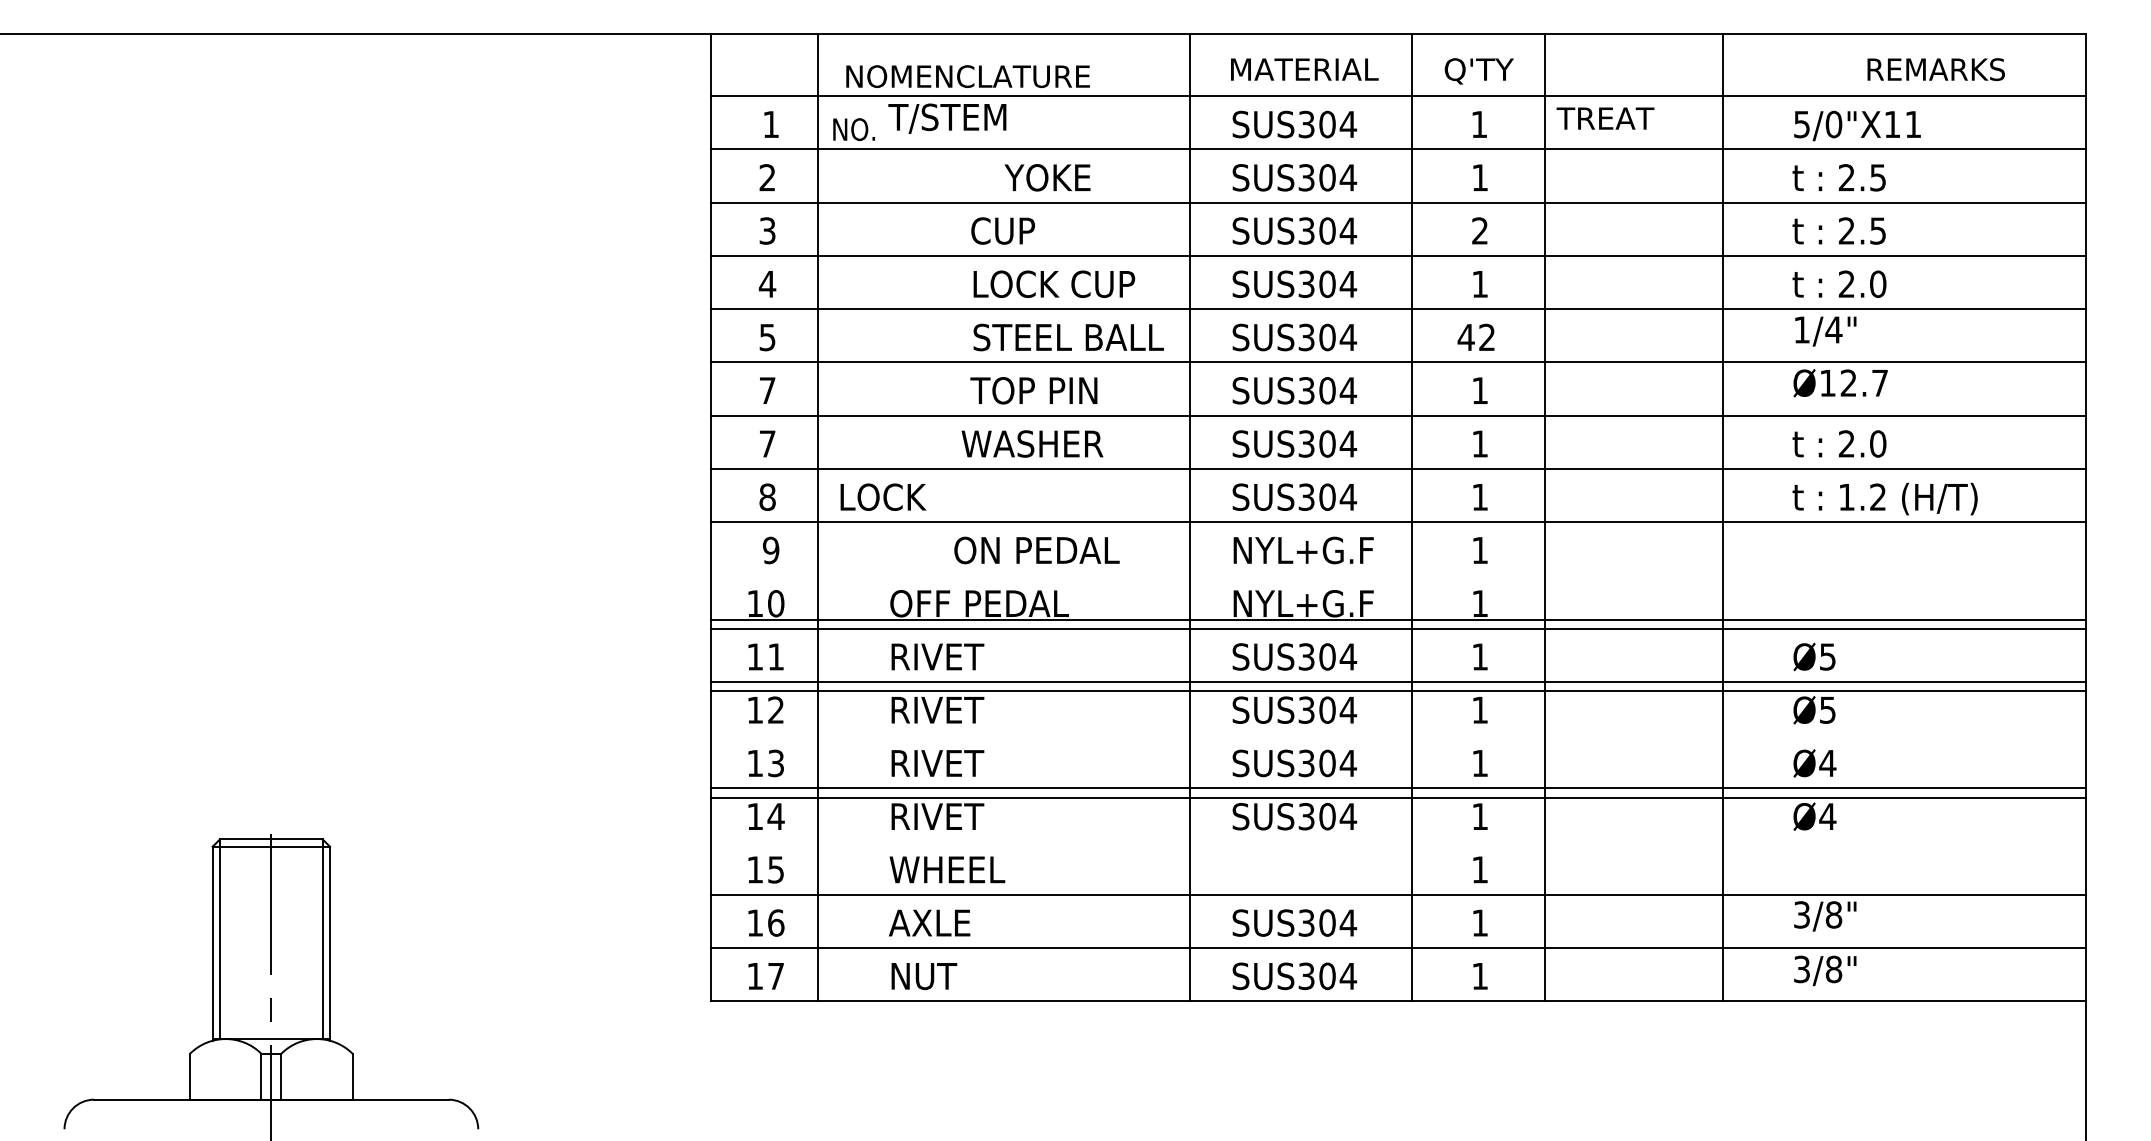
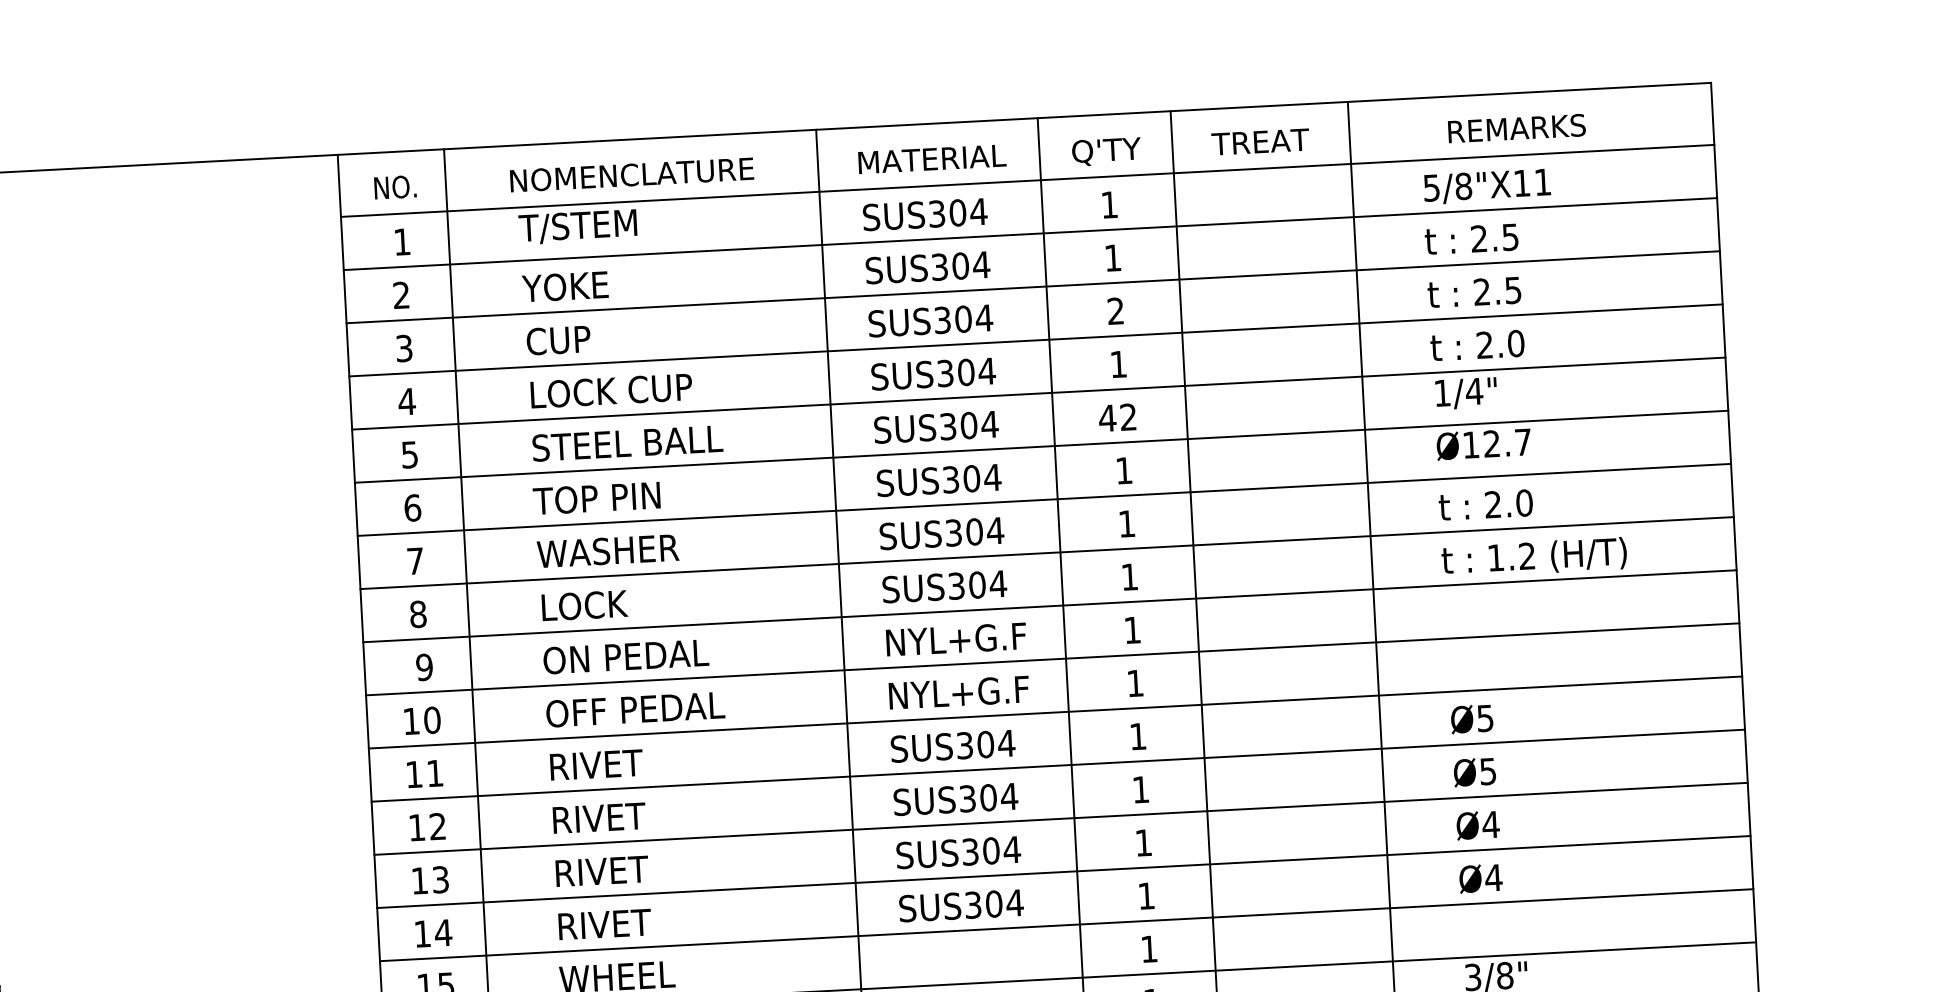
text: (1935, 69) -> (1516, 128), moved
text: (967, 76) -> (631, 174), moved
text: (1605, 118) -> (1260, 141), moved
text: (1833, 124) -> (1463, 186), 5/0"X11 -> 5/8"X11
text: (853, 129) -> (394, 187), moved
text: (1047, 177) -> (565, 286), moved
text: (1002, 230) -> (557, 339), moved
text: (1054, 283) -> (611, 390), moved
text: (1068, 337) -> (627, 443), moved
text: (767, 390) -> (412, 507), 7 -> 6
text: (1033, 390) -> (596, 498), moved
text: (1032, 443) -> (608, 550), moved
text: (883, 496) -> (584, 604), moved
text: (1036, 550) -> (625, 656), moved
line: (1398, 620) -> (1052, 659), moved
line: (1398, 691) -> (1060, 819), moved
line: (1398, 797) -> (1066, 925), moved

